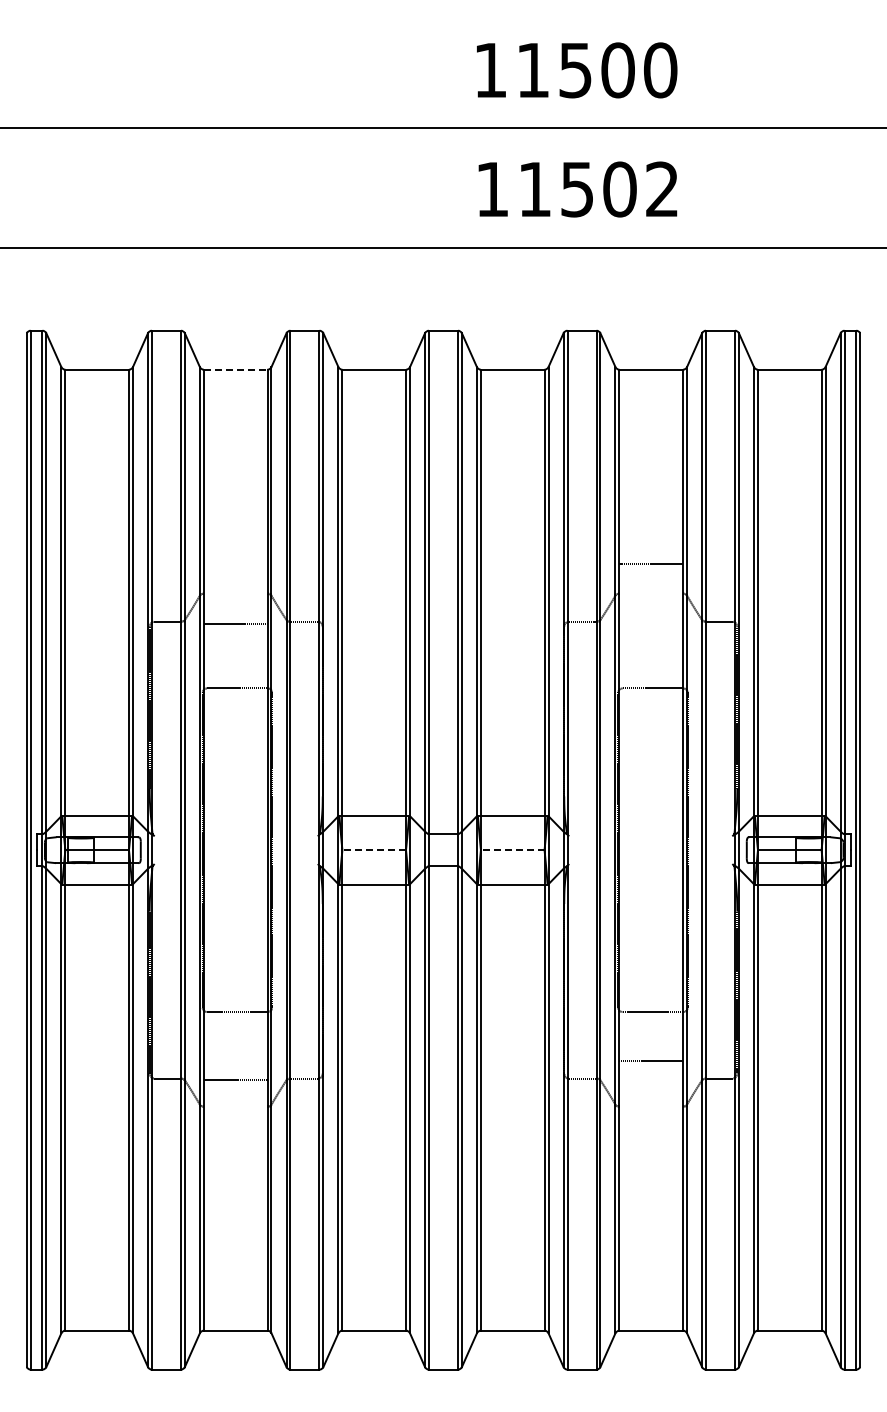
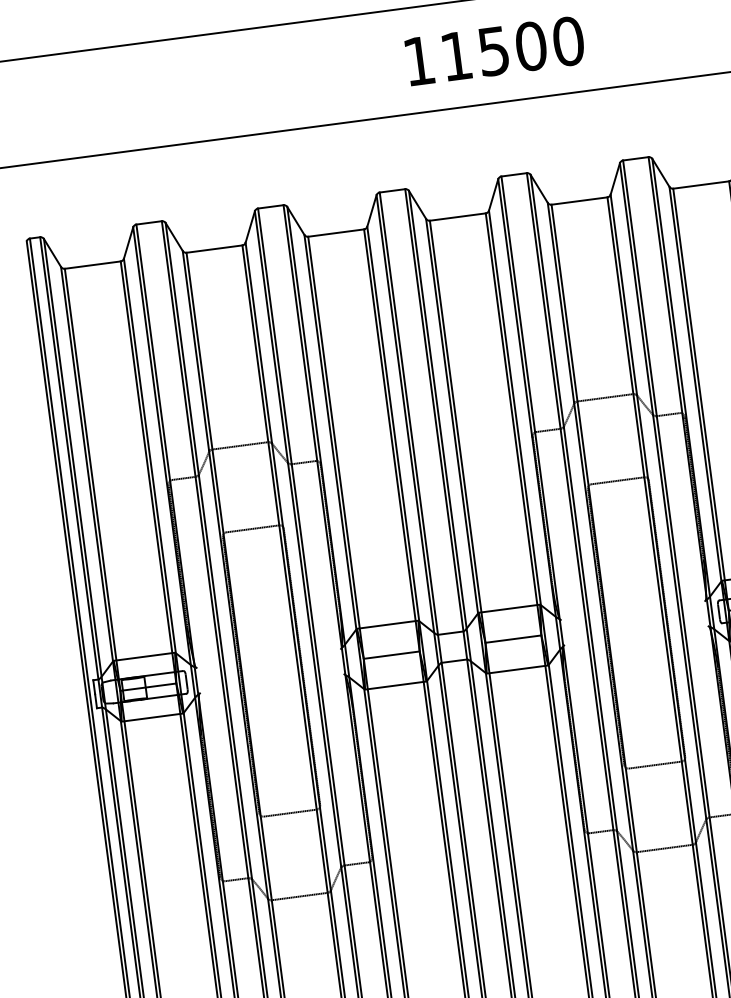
text: (662, 189) -> (568, 41), 11502 -> 11500
line: (235, 369) -> (214, 248), dashed -> solid
line: (651, 563) -> (605, 397), moved
line: (235, 623) -> (240, 445), moved
line: (374, 850) -> (392, 655), dashed -> solid
line: (512, 850) -> (513, 639), dashed -> solid
line: (651, 1060) -> (664, 848), moved
line: (235, 1079) -> (299, 896), moved

